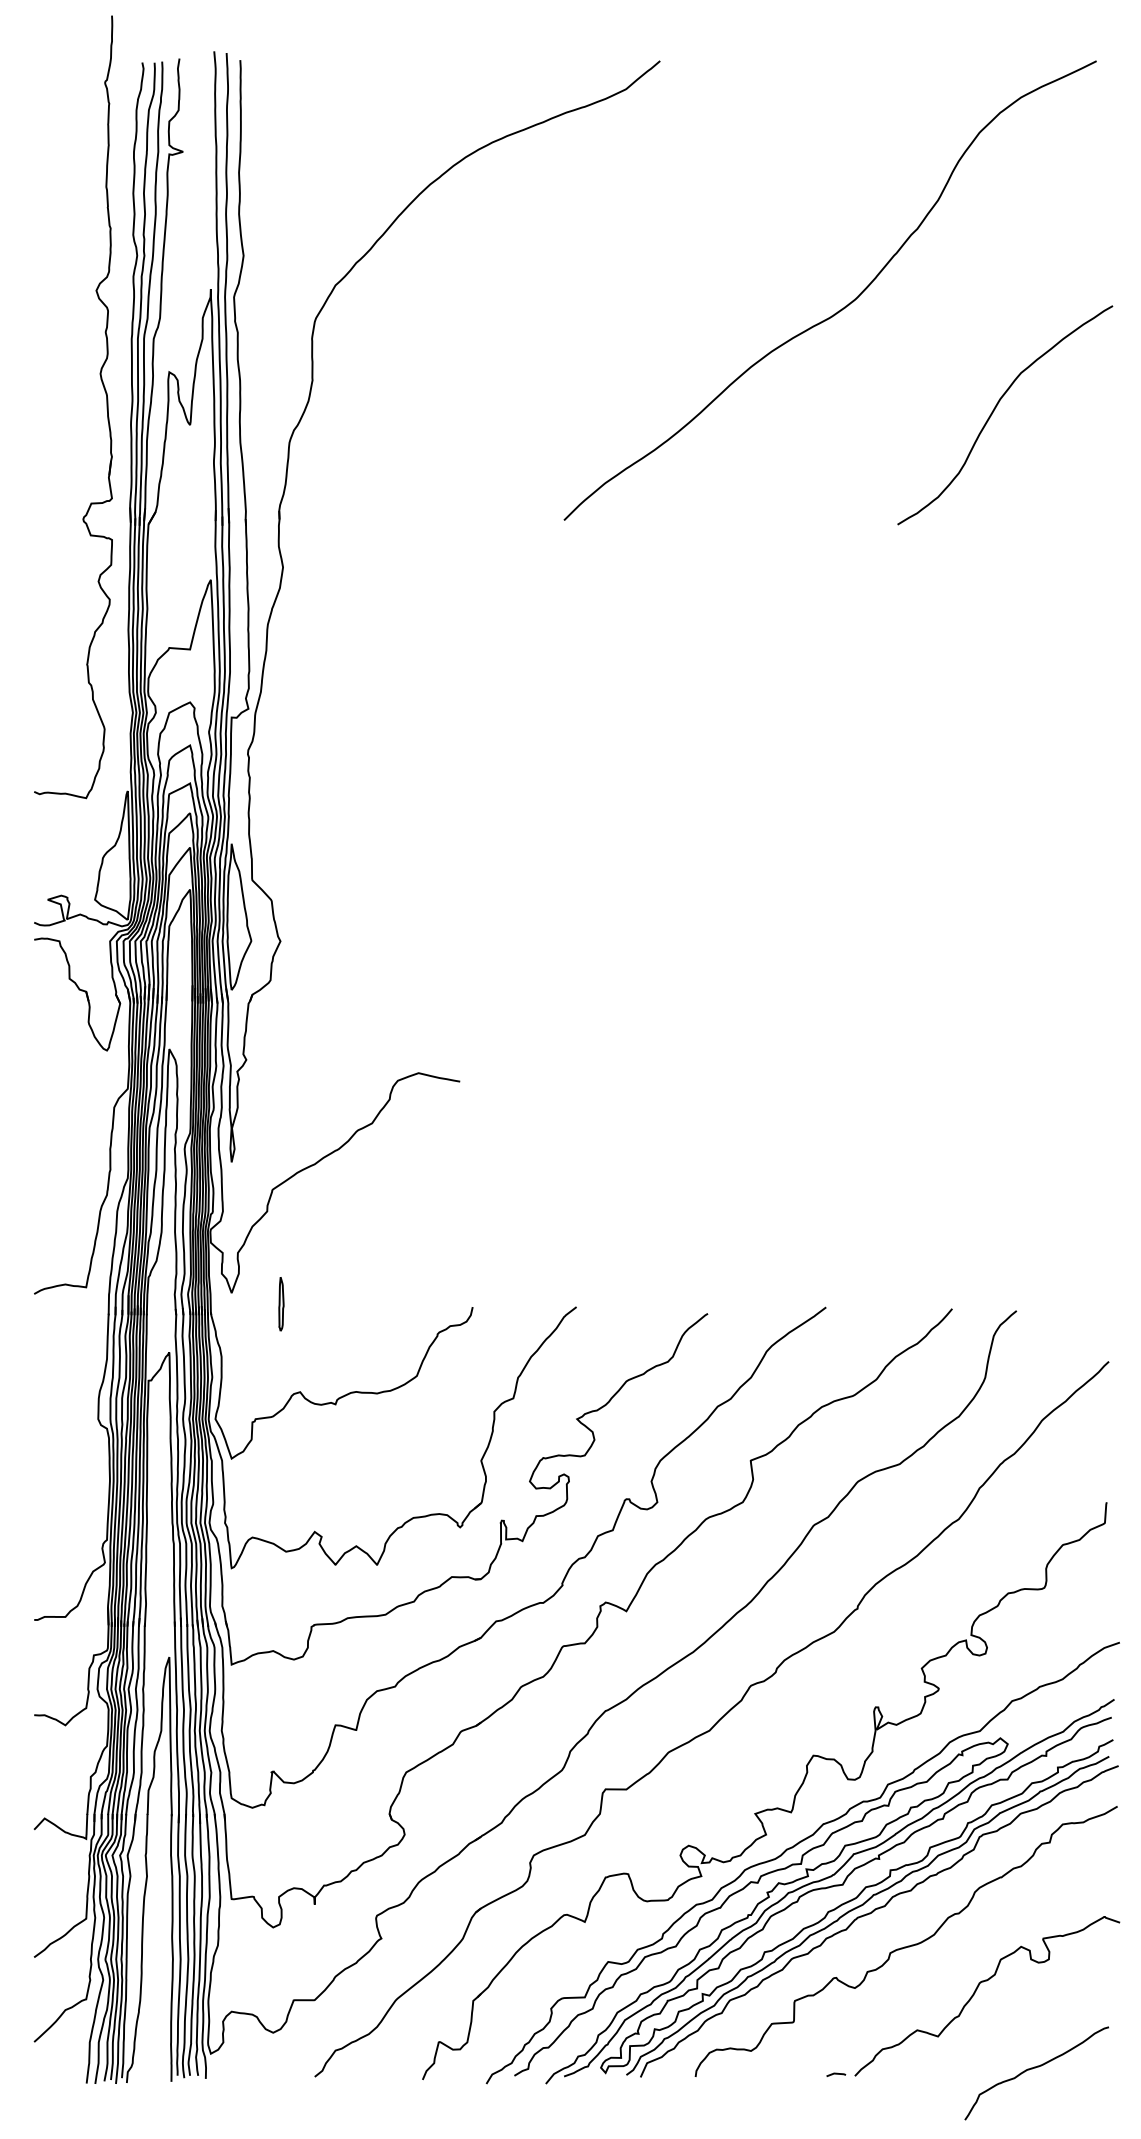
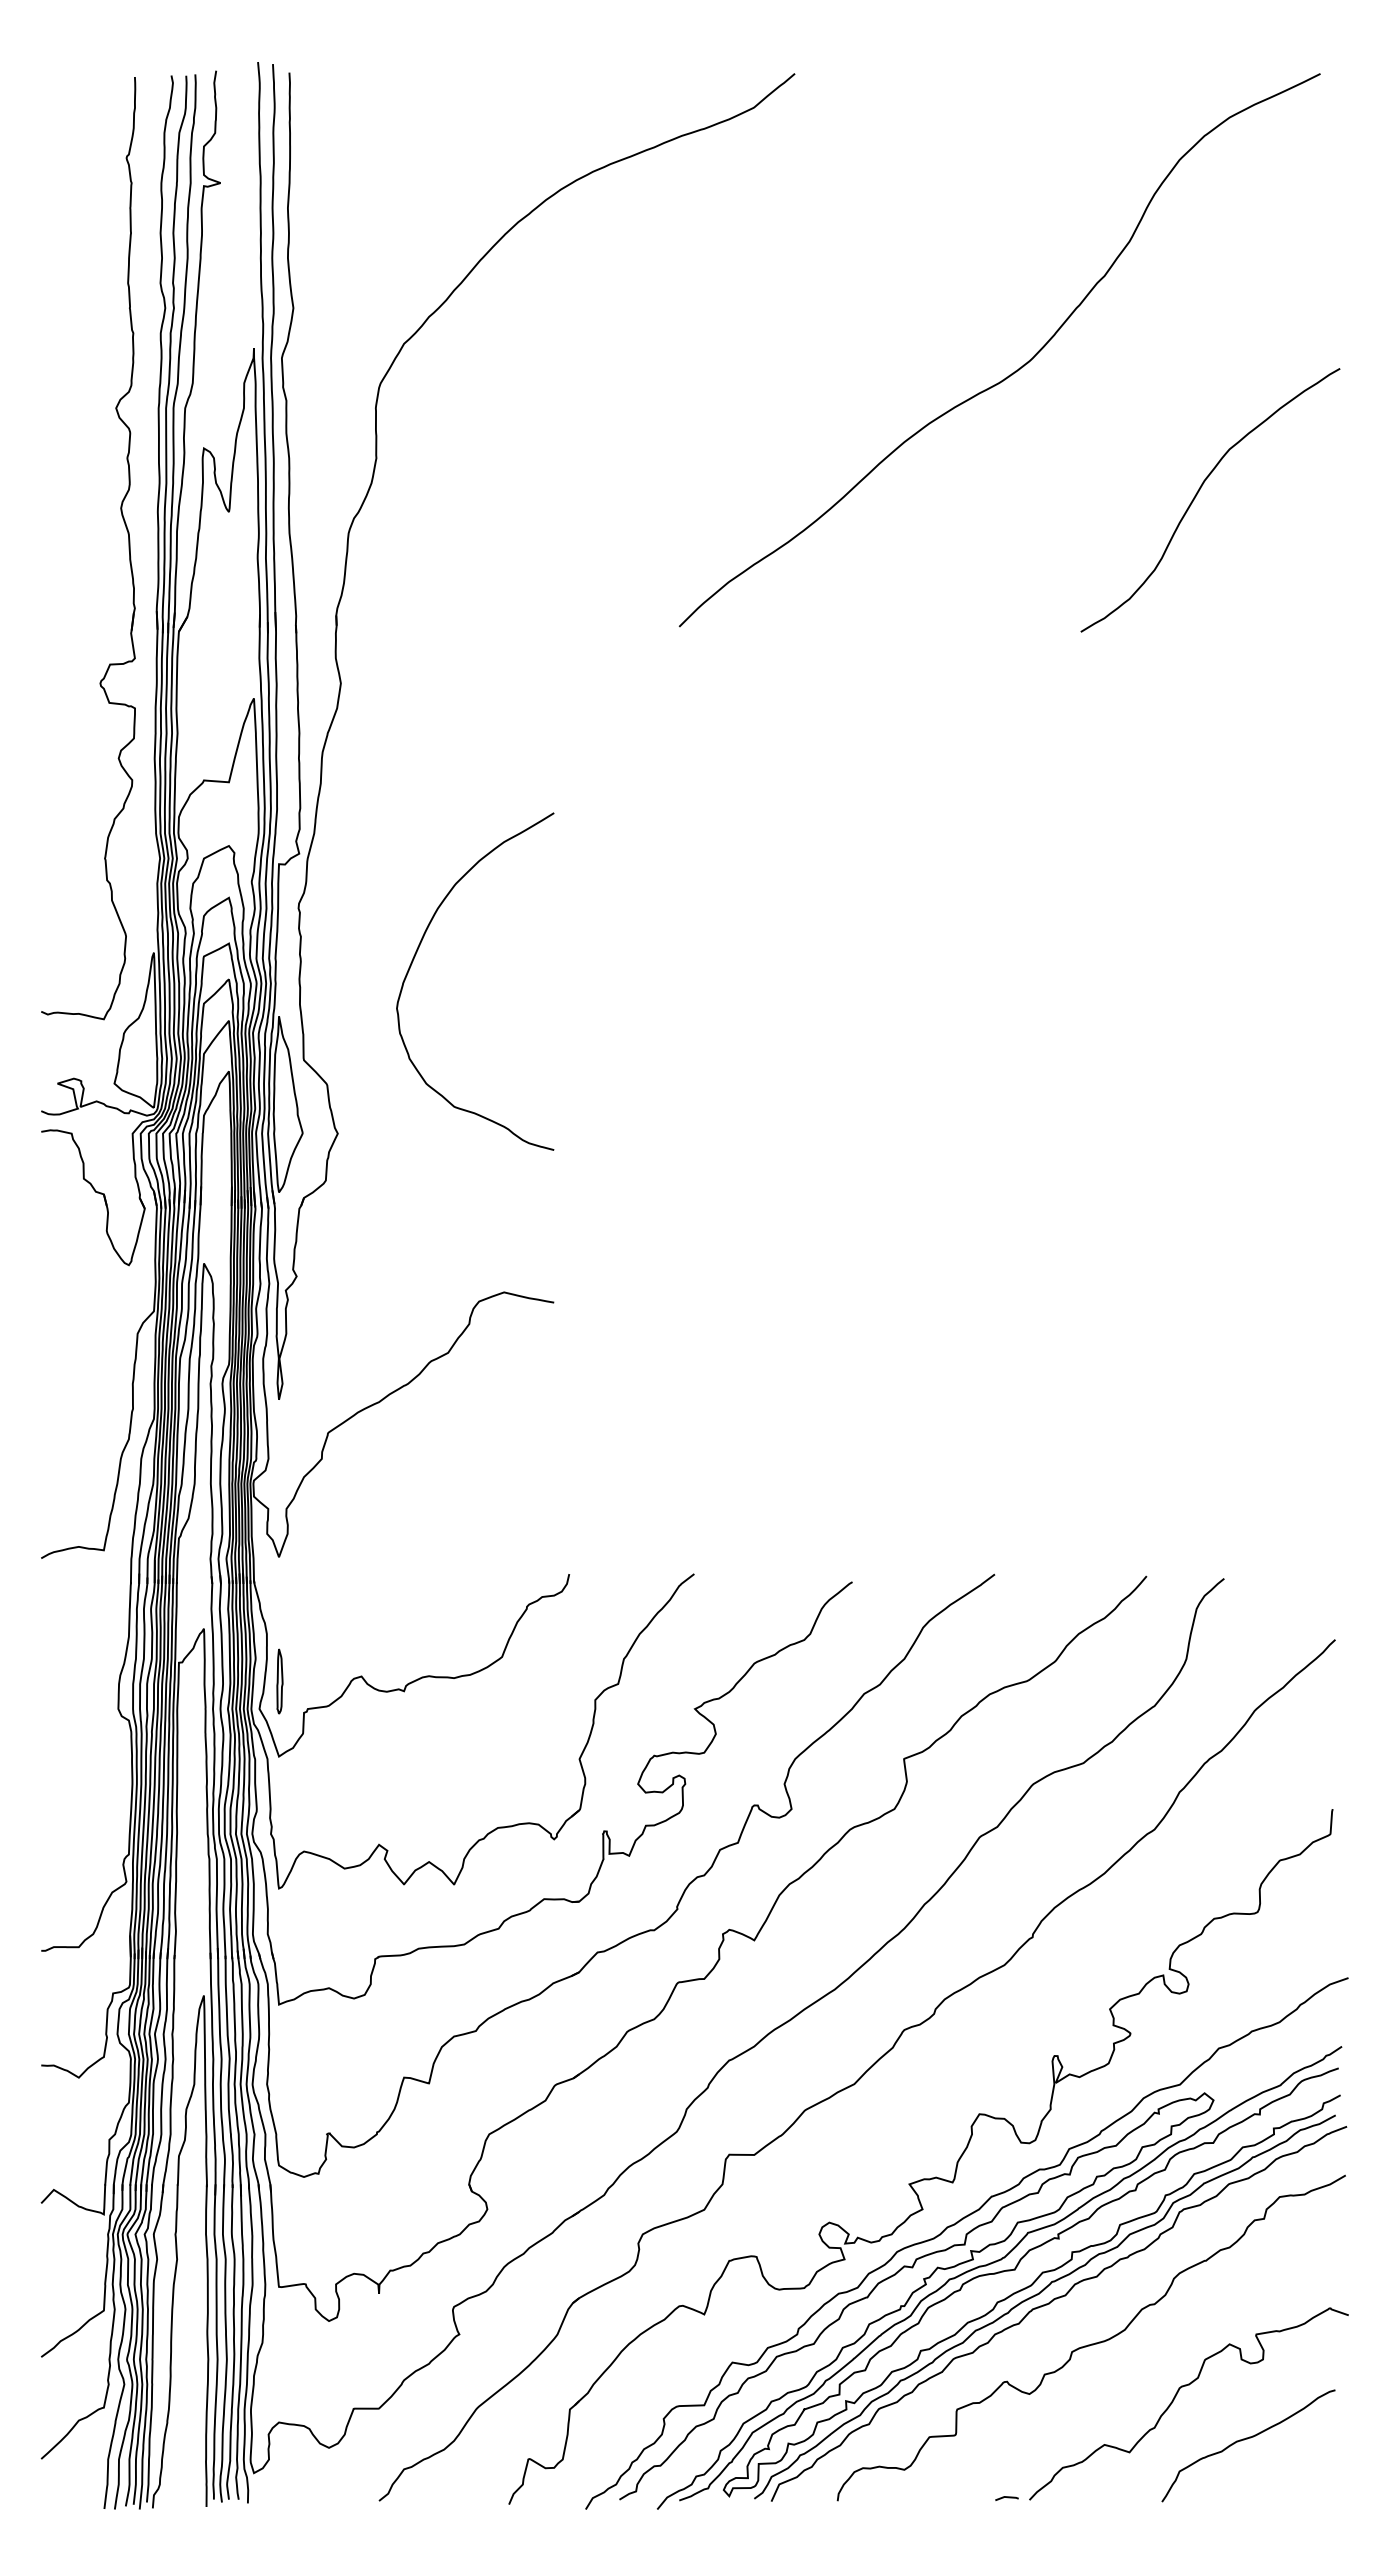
part: (106, 407) -> (128, 548), moved
curve: (346, 790) -> (417, 952), added
part: (281, 1304) -> (279, 1681), moved
curve: (1035, 2068) -> (1247, 2439), moved

